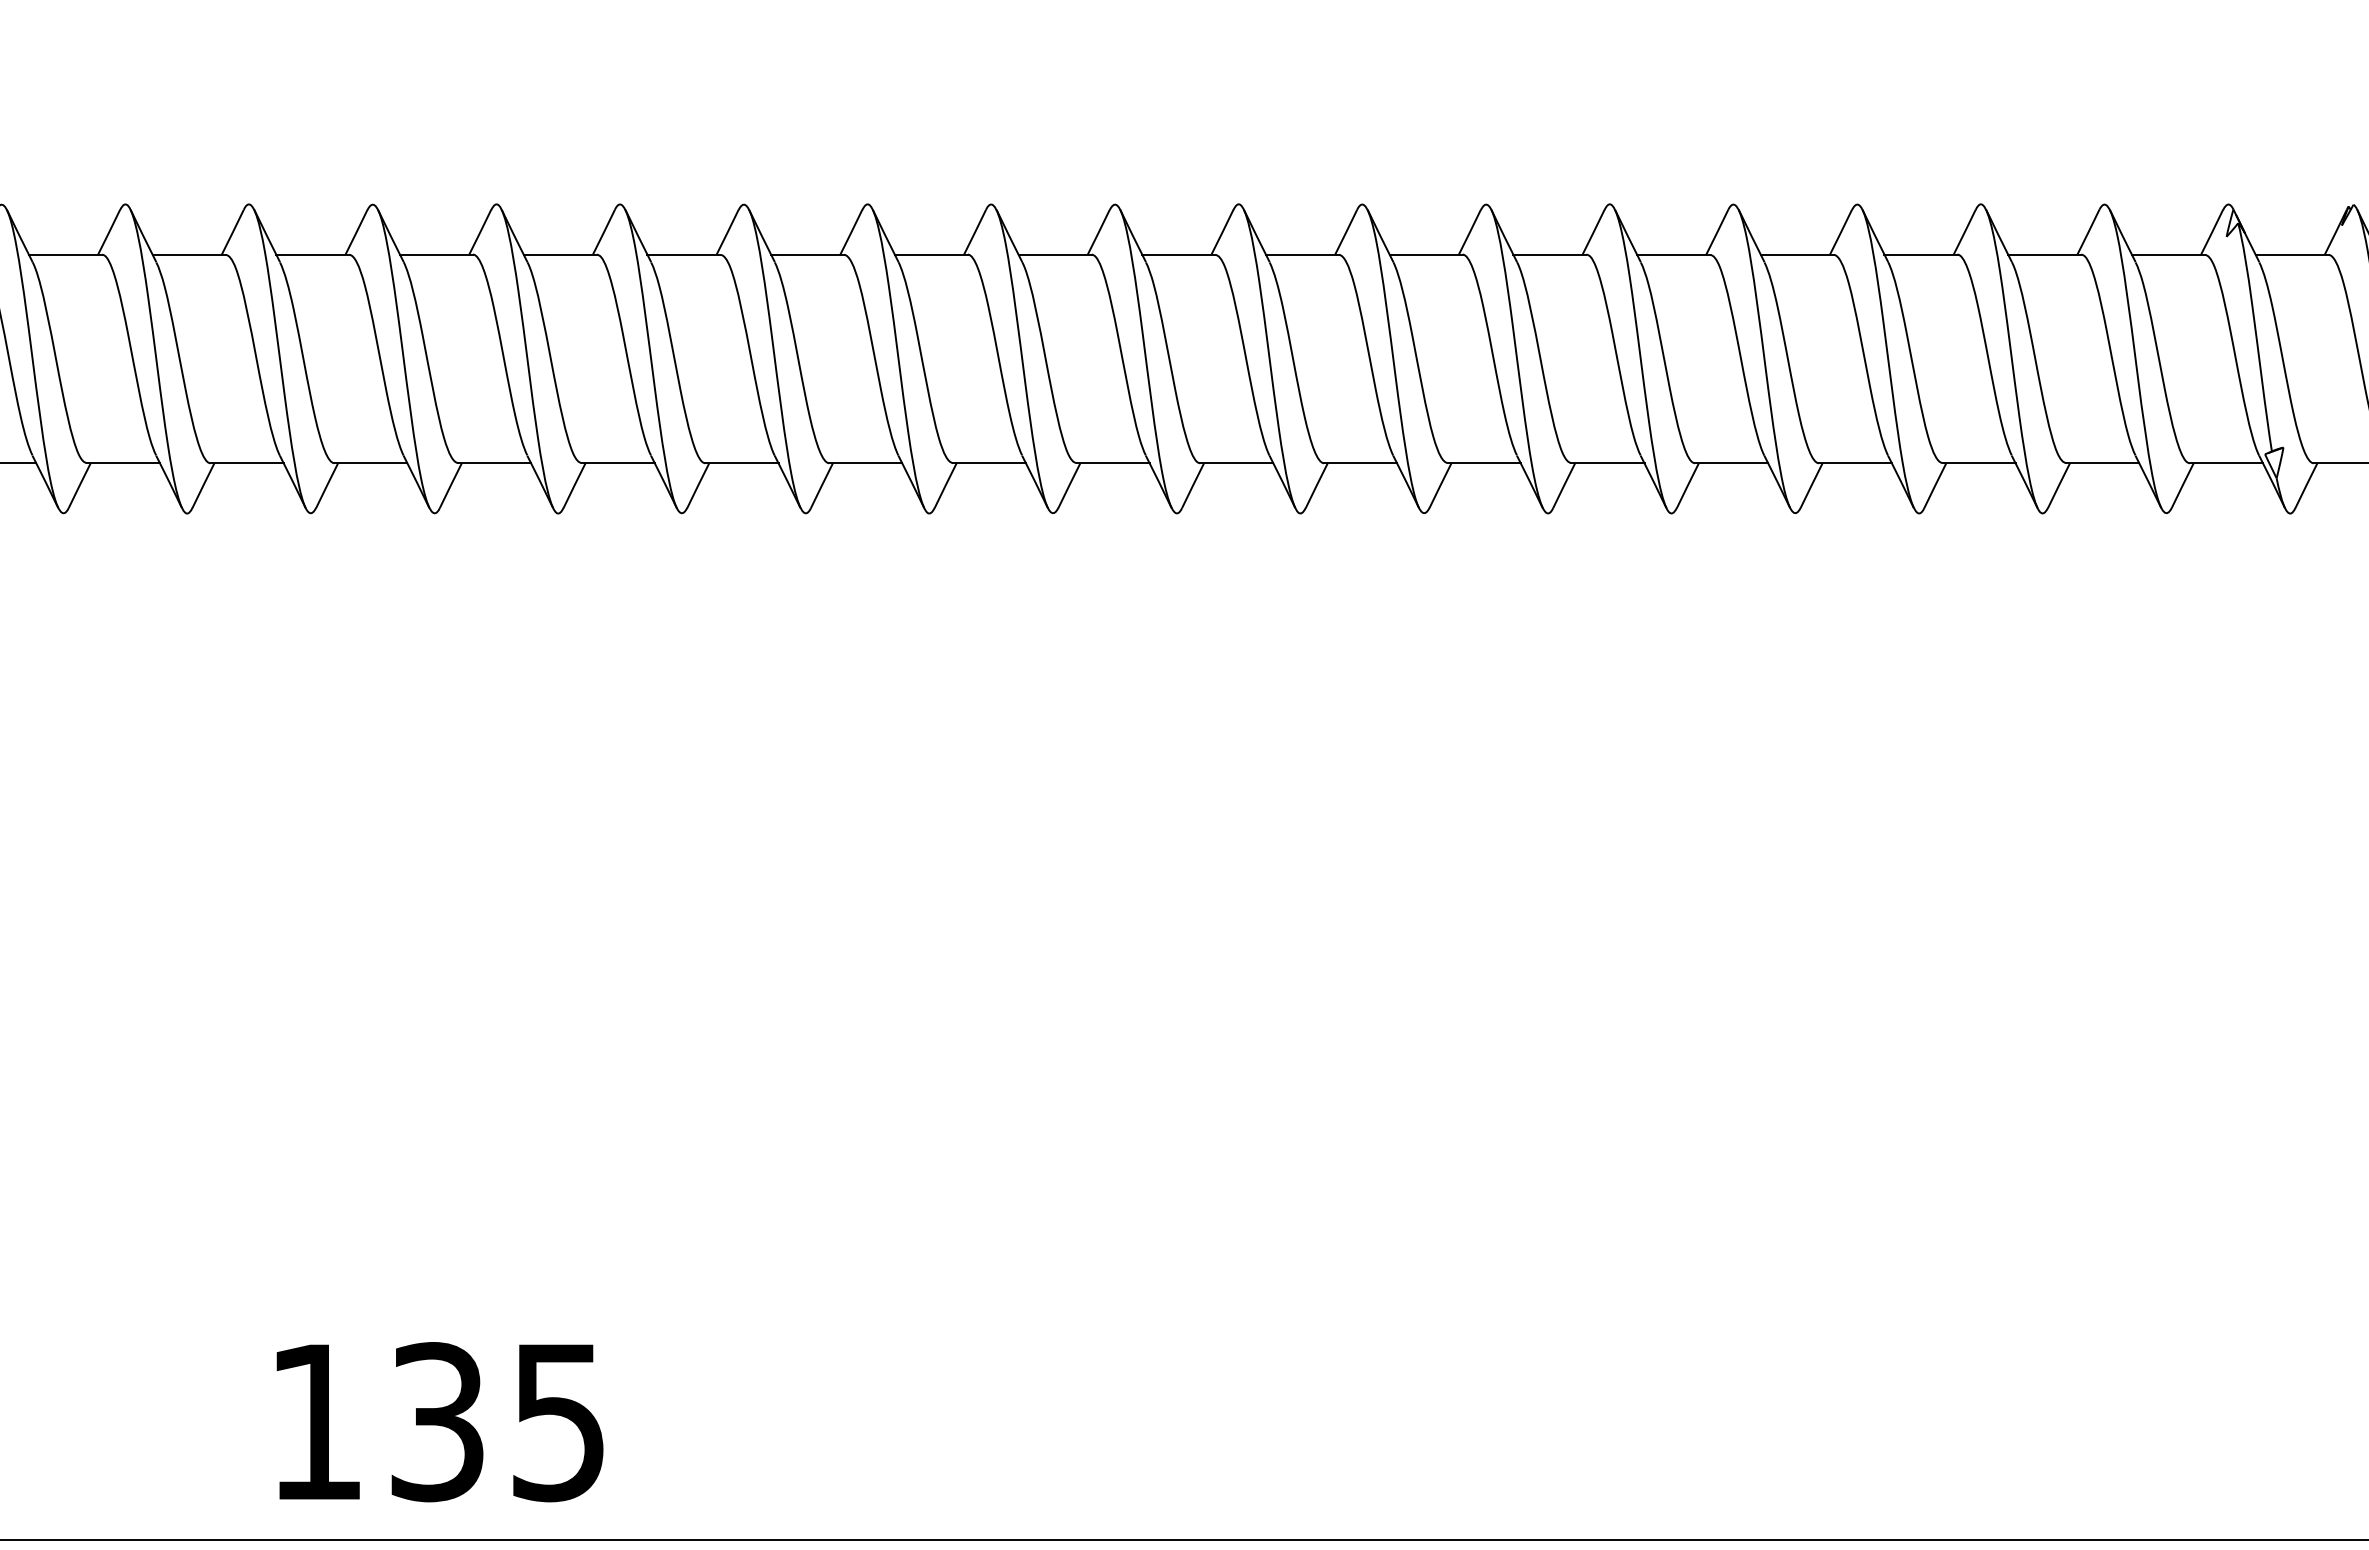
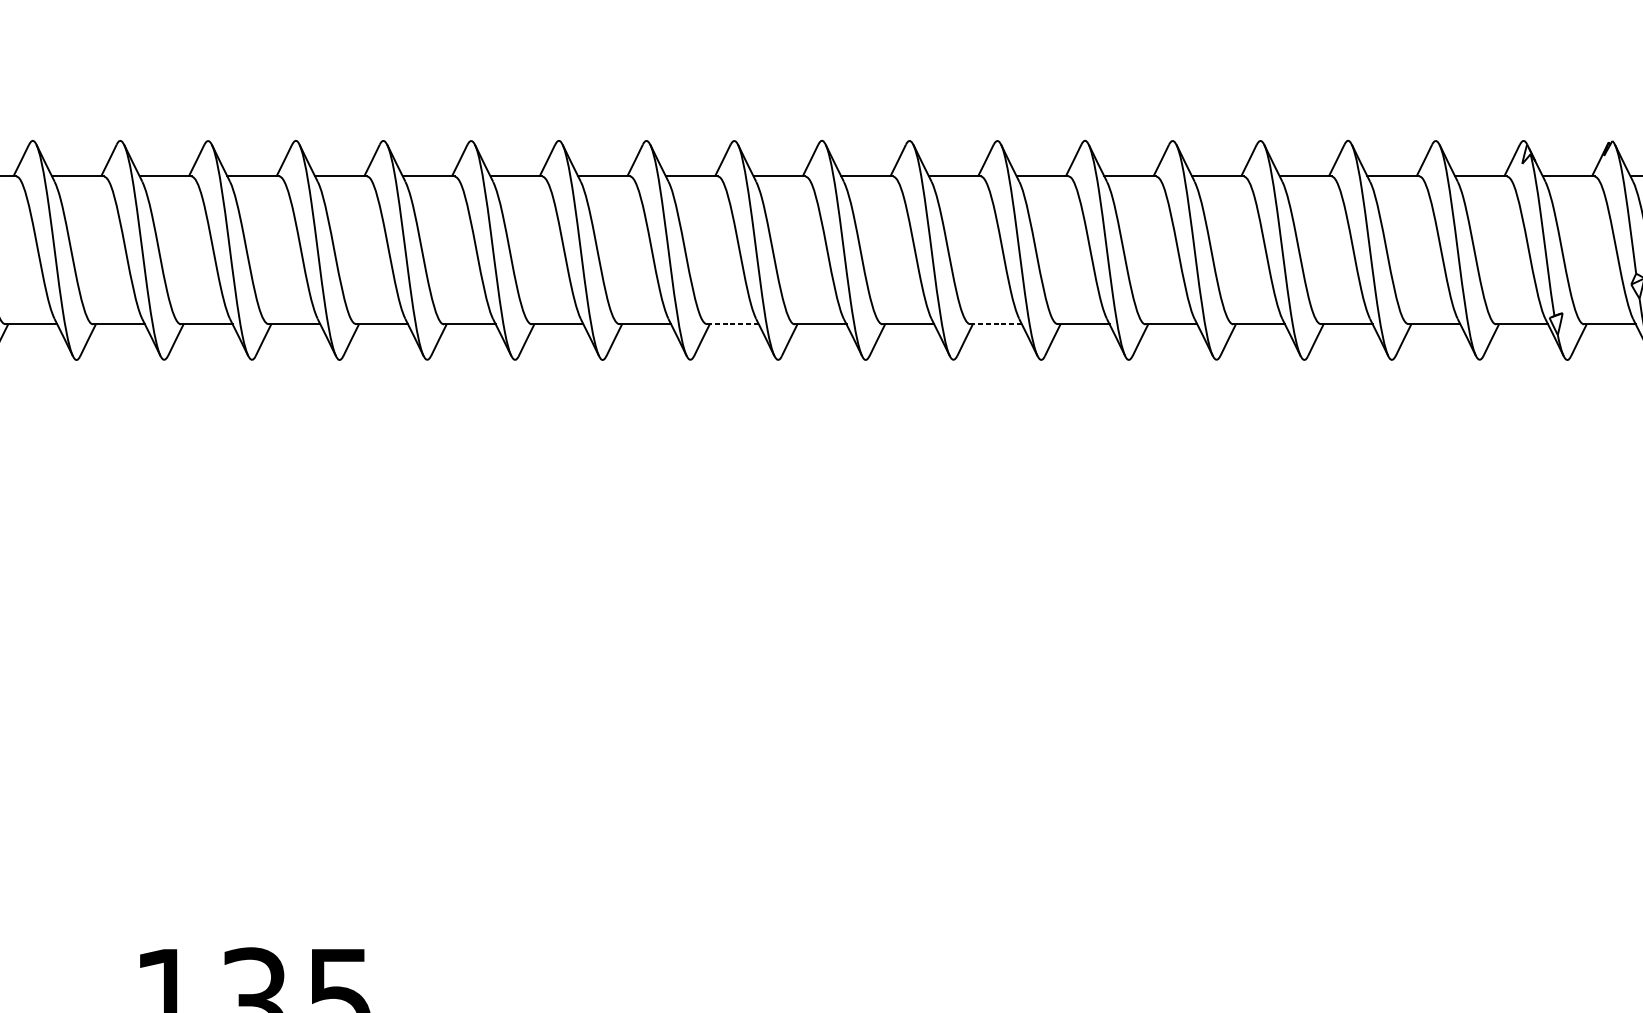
line: (1113, 463) -> (733, 324), solid -> dashed
line: (1484, 463) -> (996, 324), solid -> dashed

